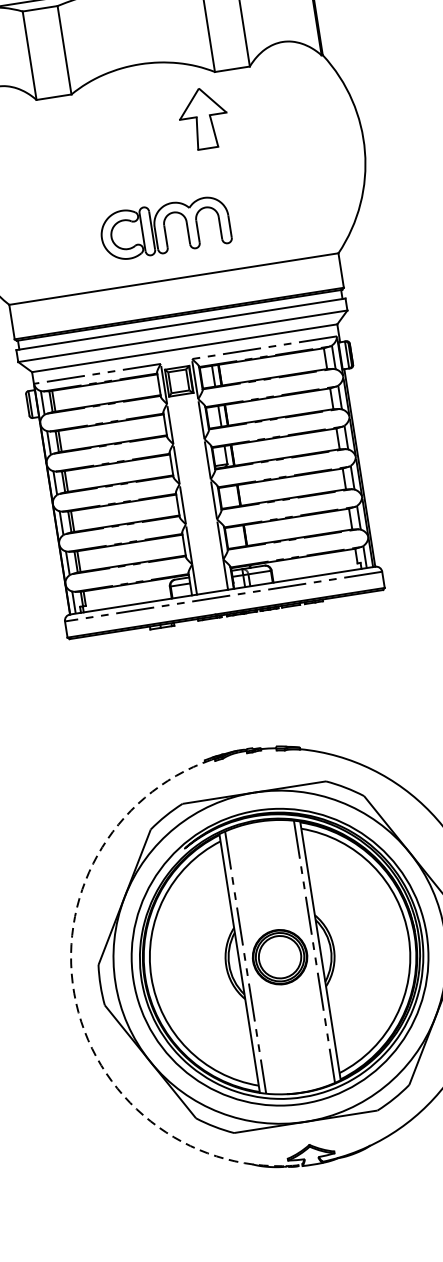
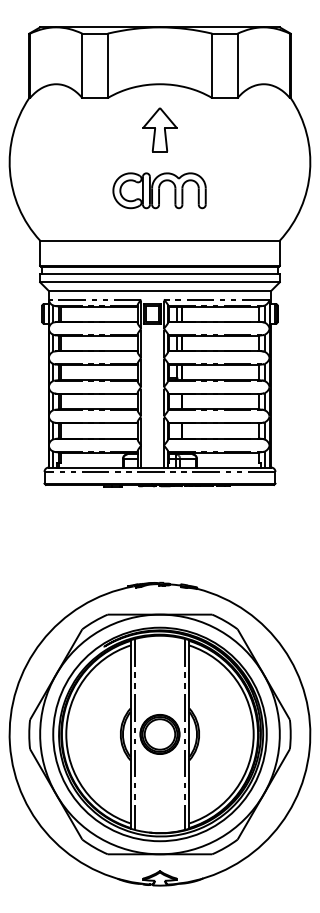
part: (202, 118) -> (159, 129), moved
part: (165, 228) -> (159, 190), moved
arc: (75, 1003) -> (9, 744), dashed -> solid

